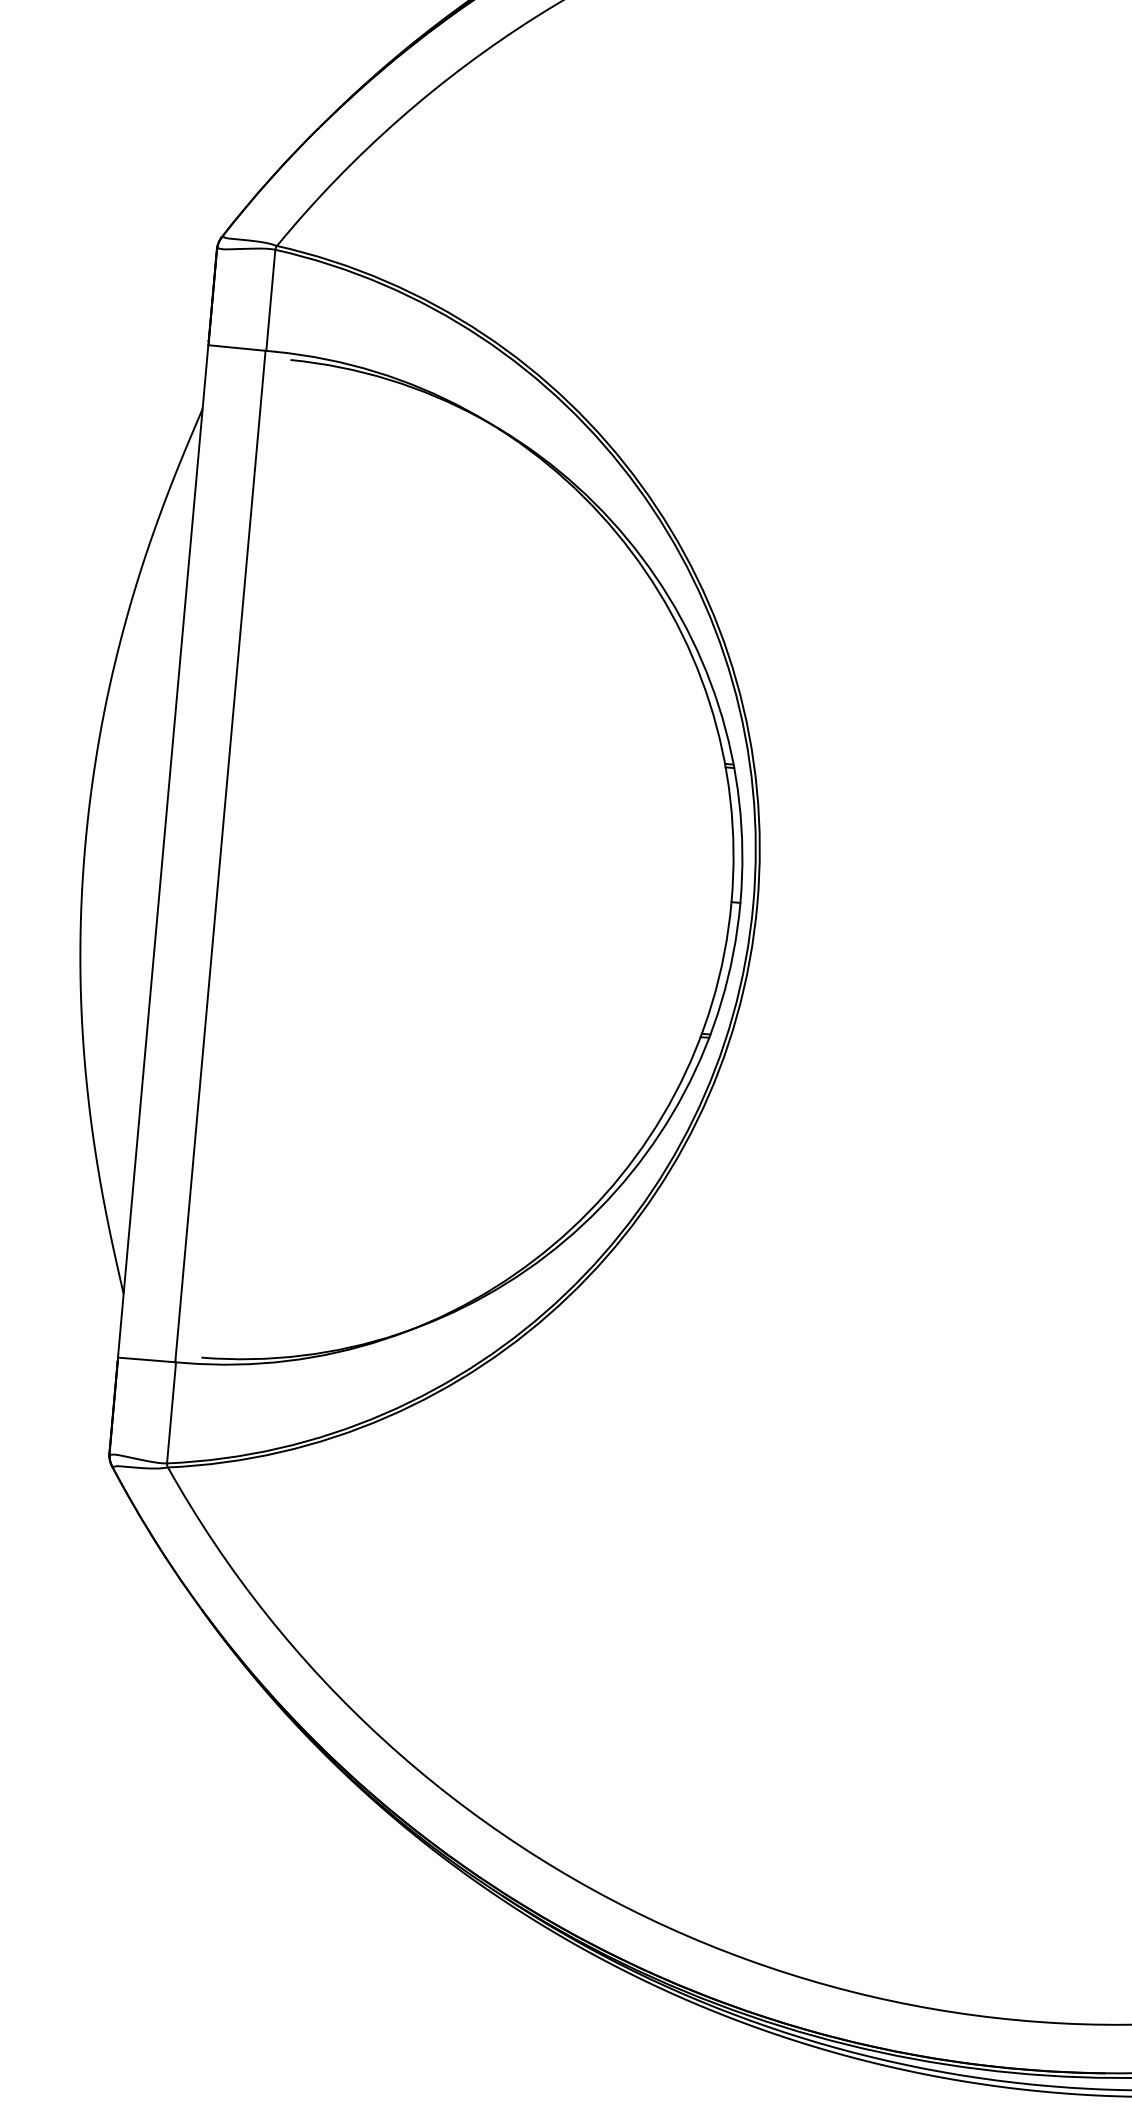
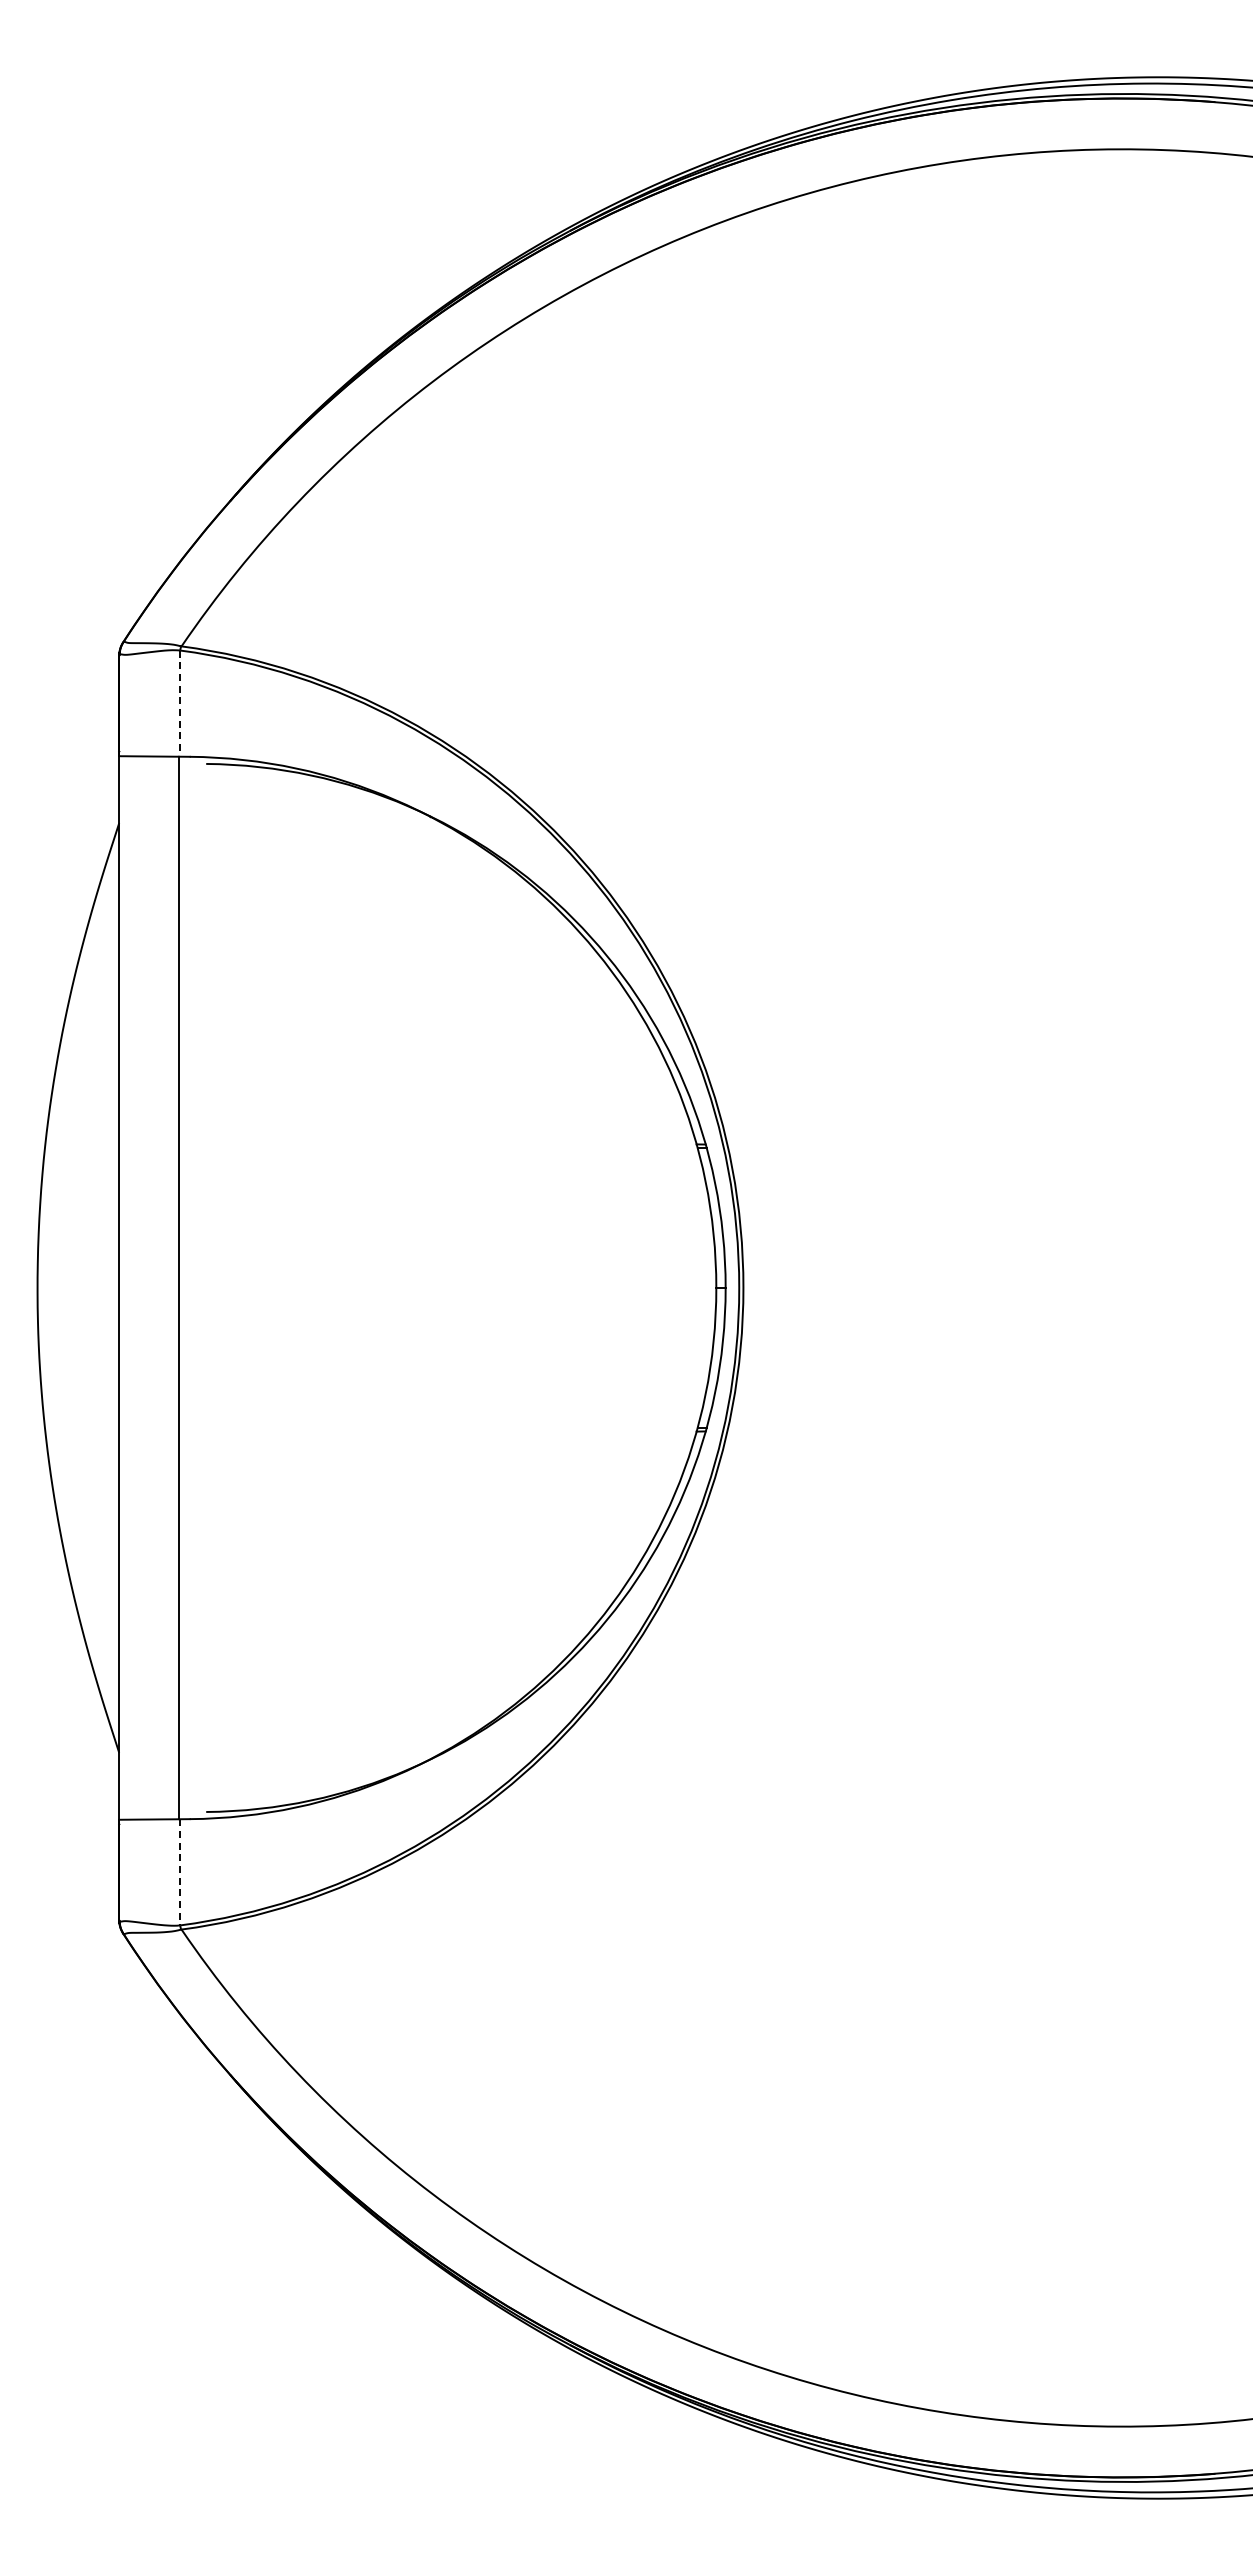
line: (271, 301) -> (180, 704), solid -> dashed
line: (171, 1413) -> (180, 1872), solid -> dashed

